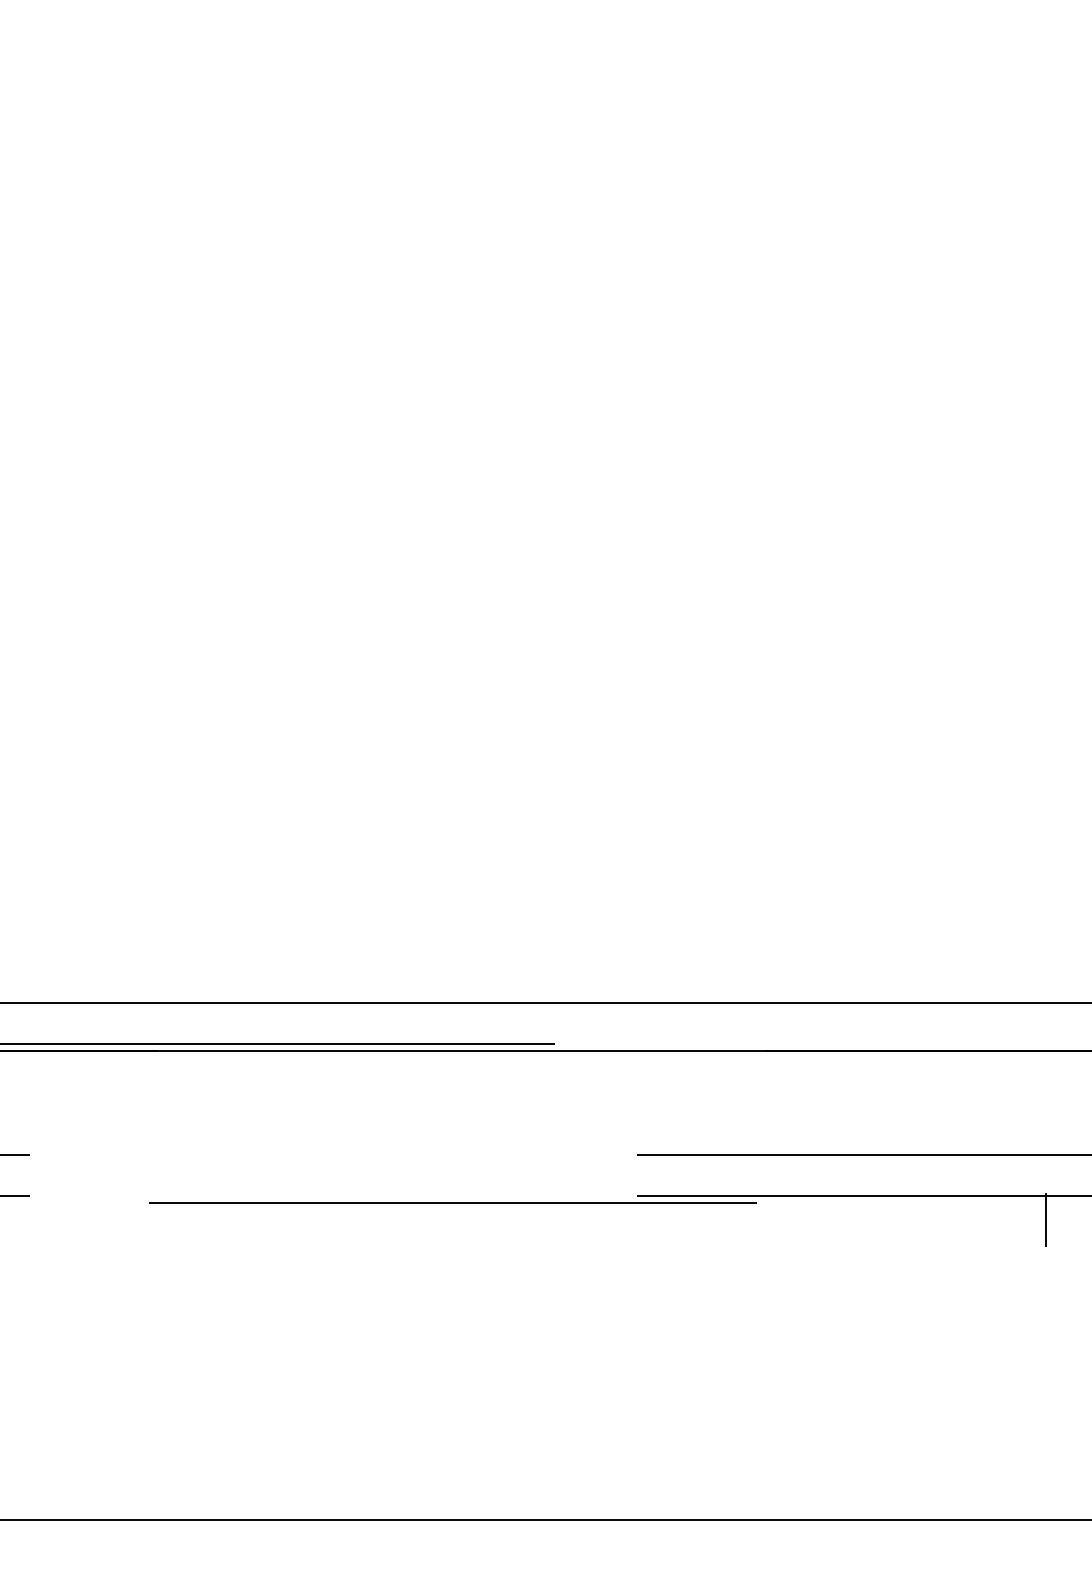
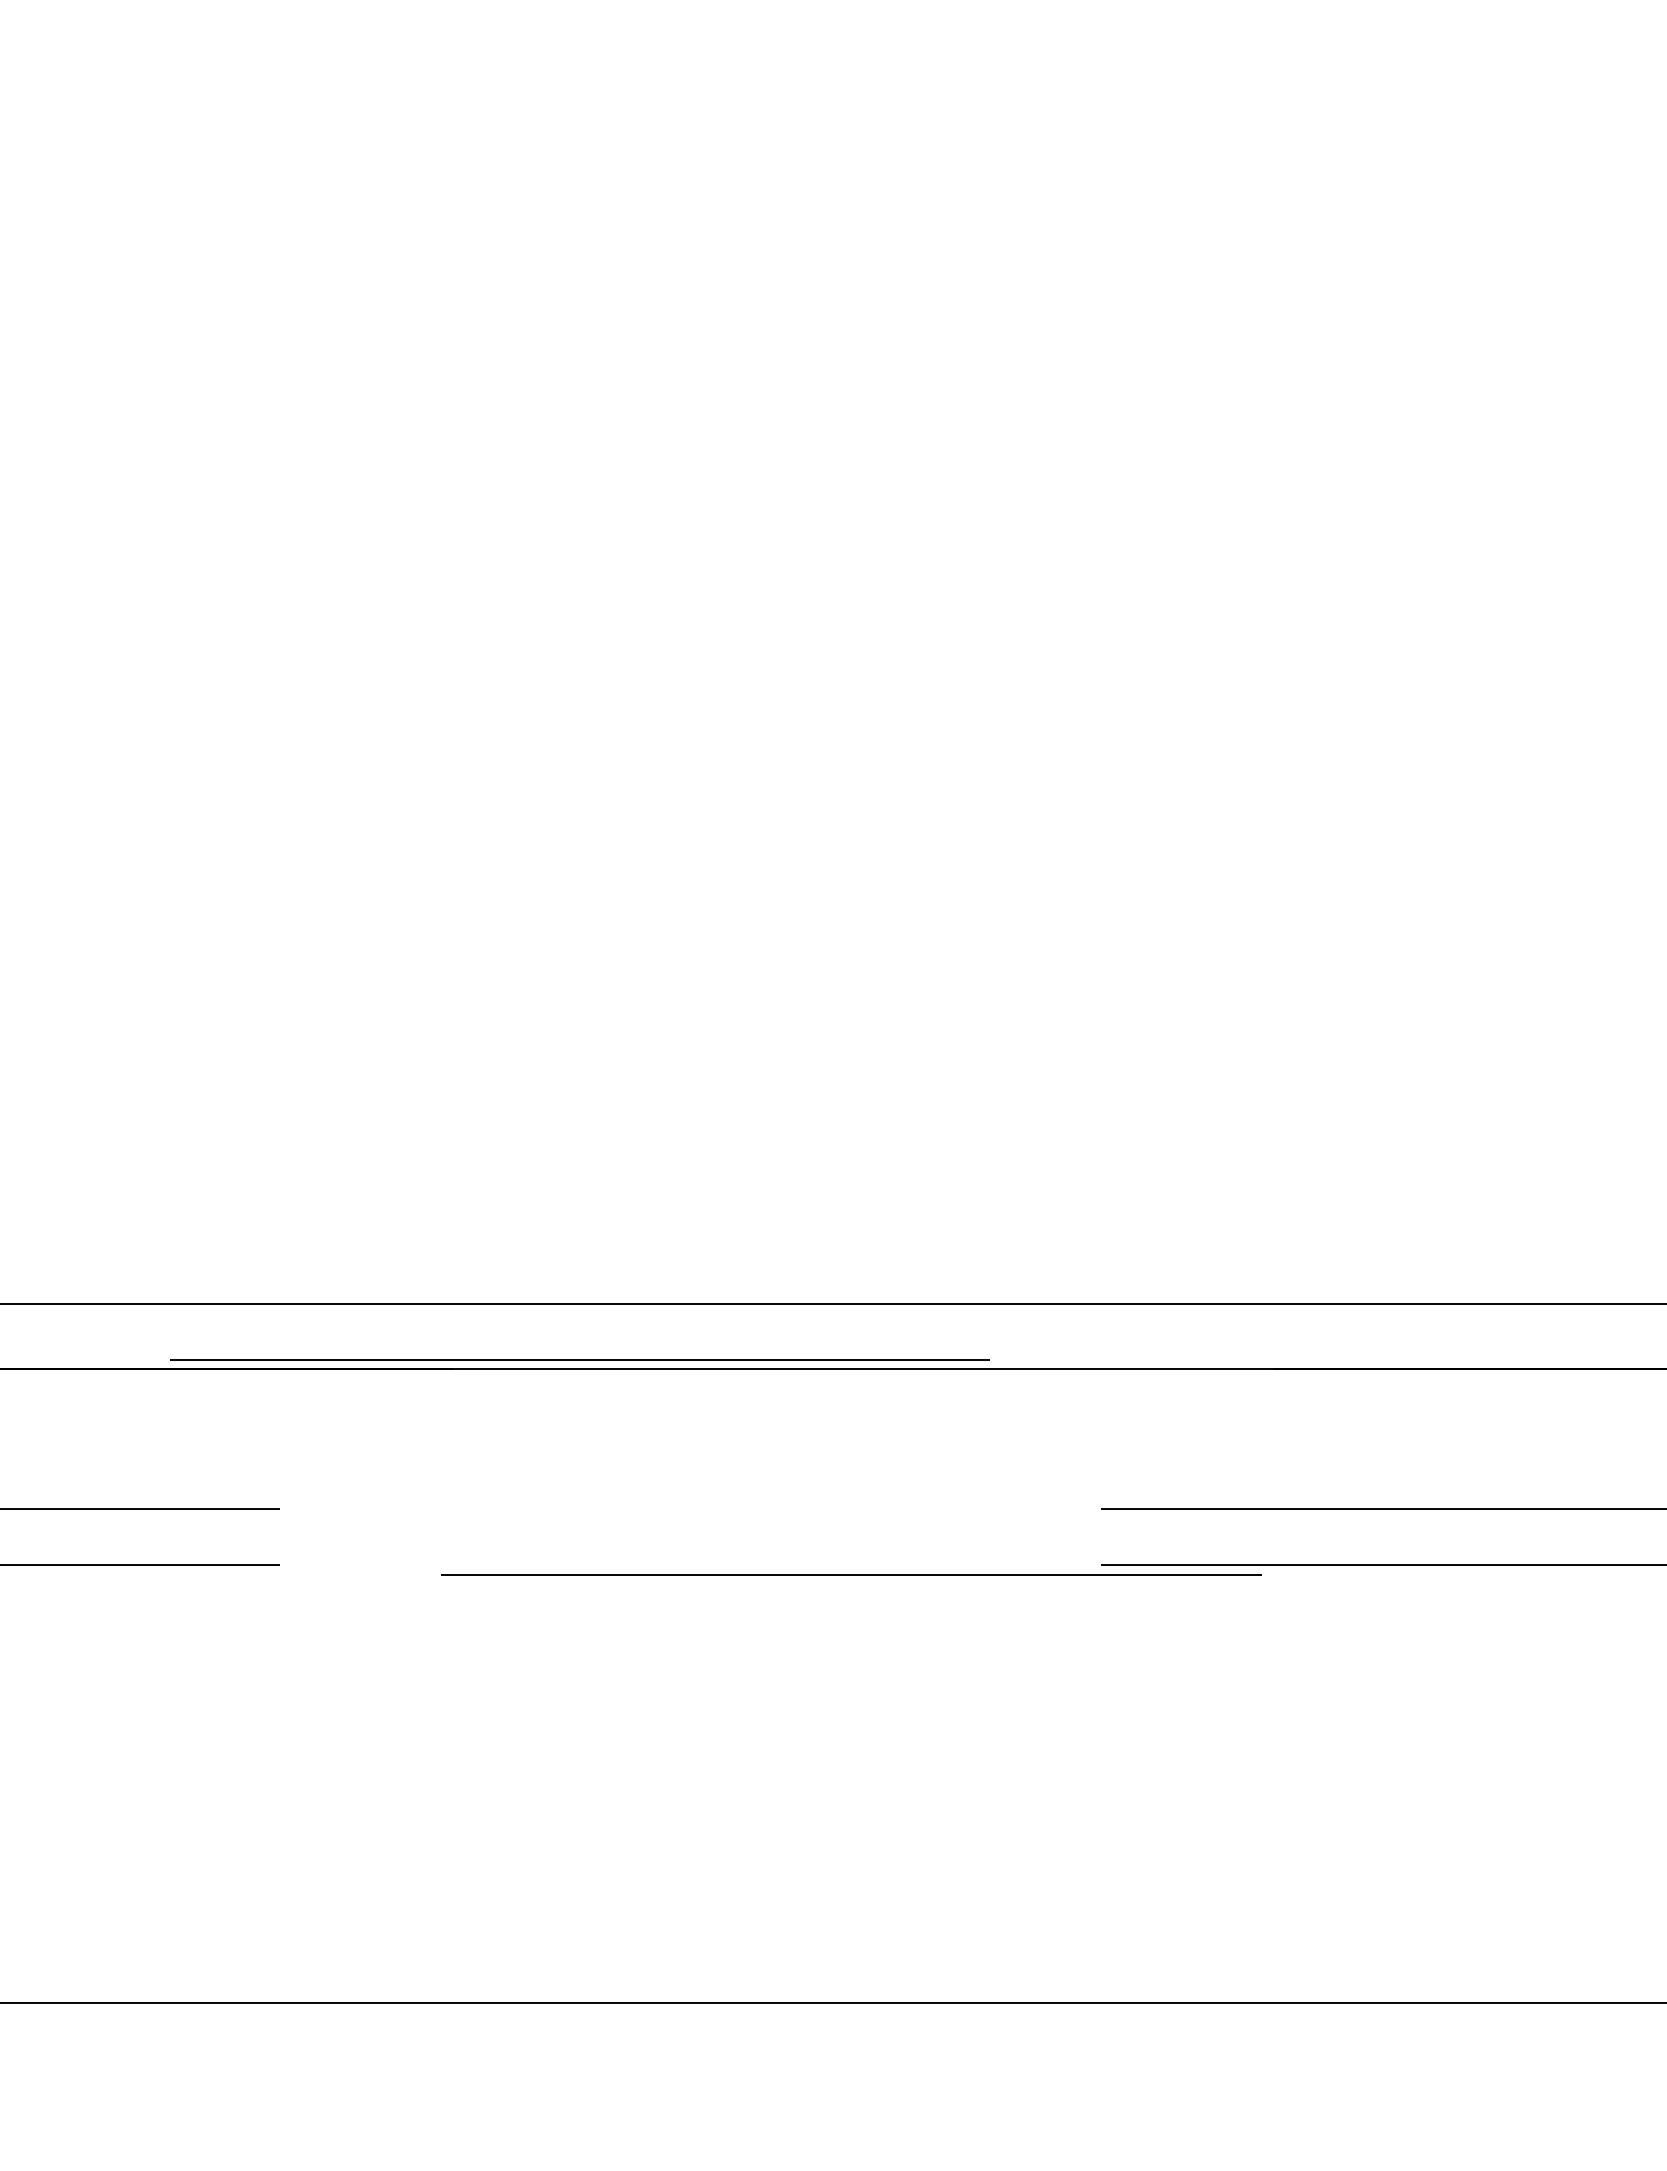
line: (1046, 1219) -> (1653, 1597), removed

